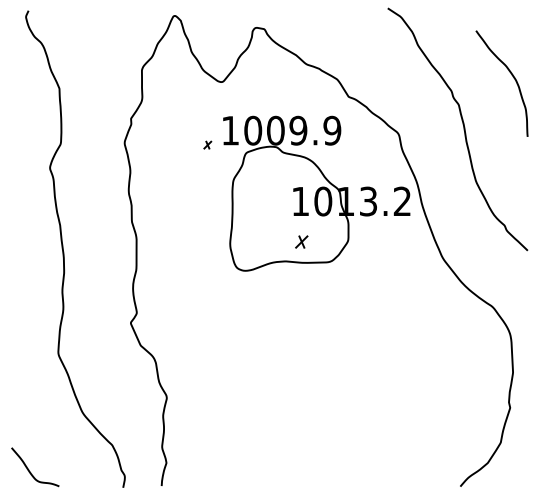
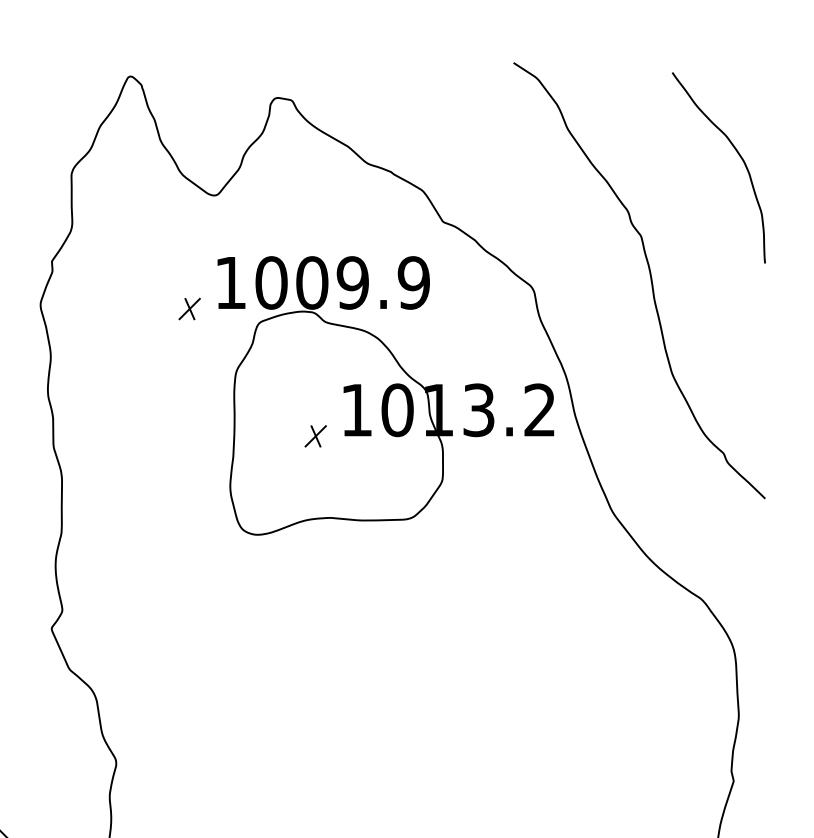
curve: (511, 75) -> (735, 153), moved
part: (207, 144) -> (189, 307), size x1.67
part: (301, 241) -> (315, 435), moved

